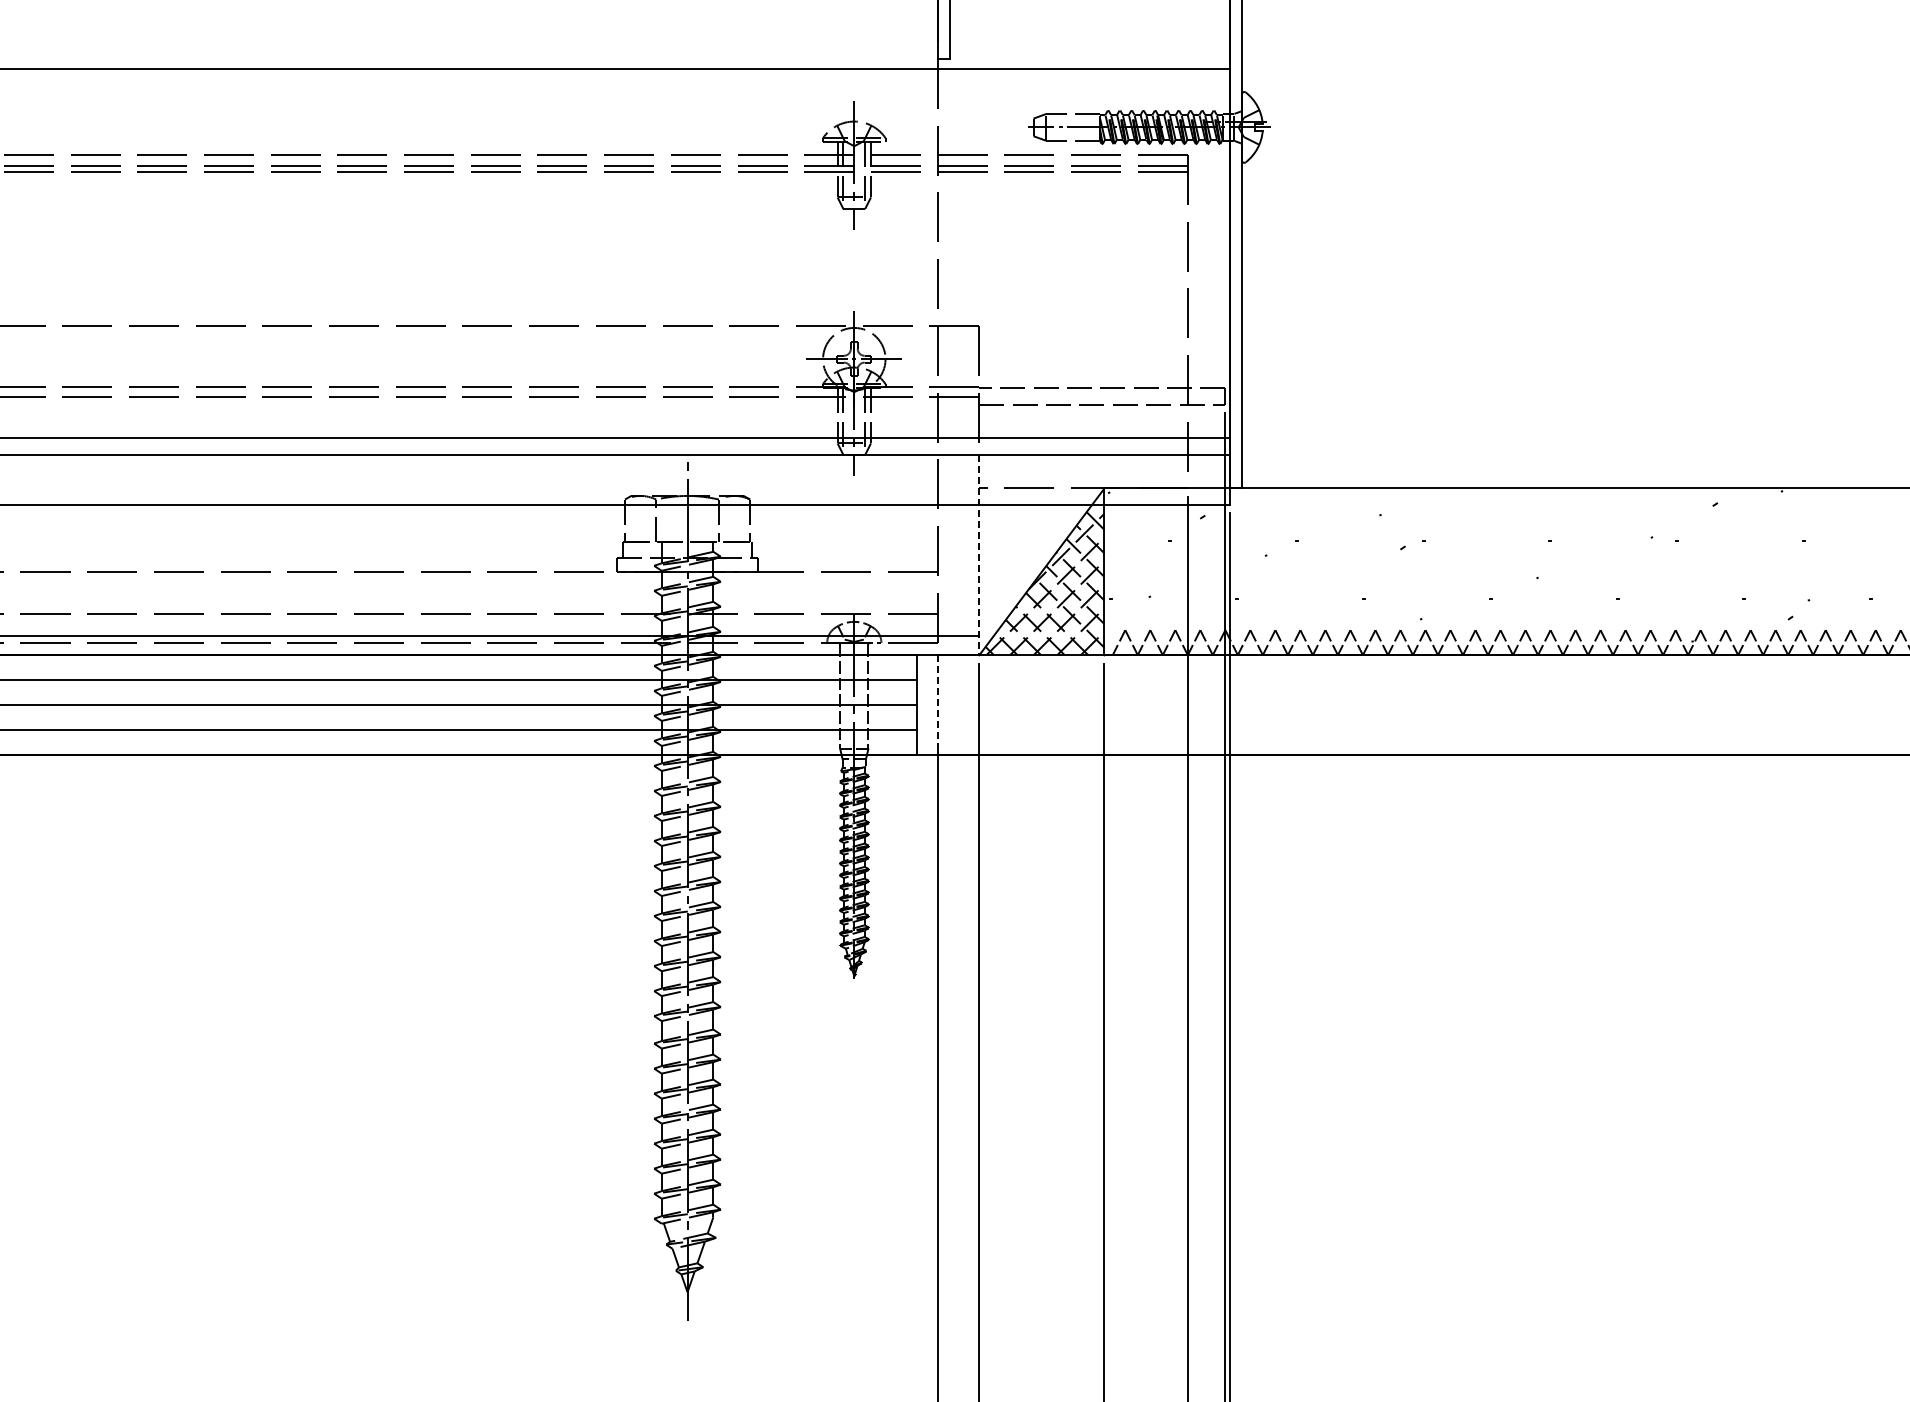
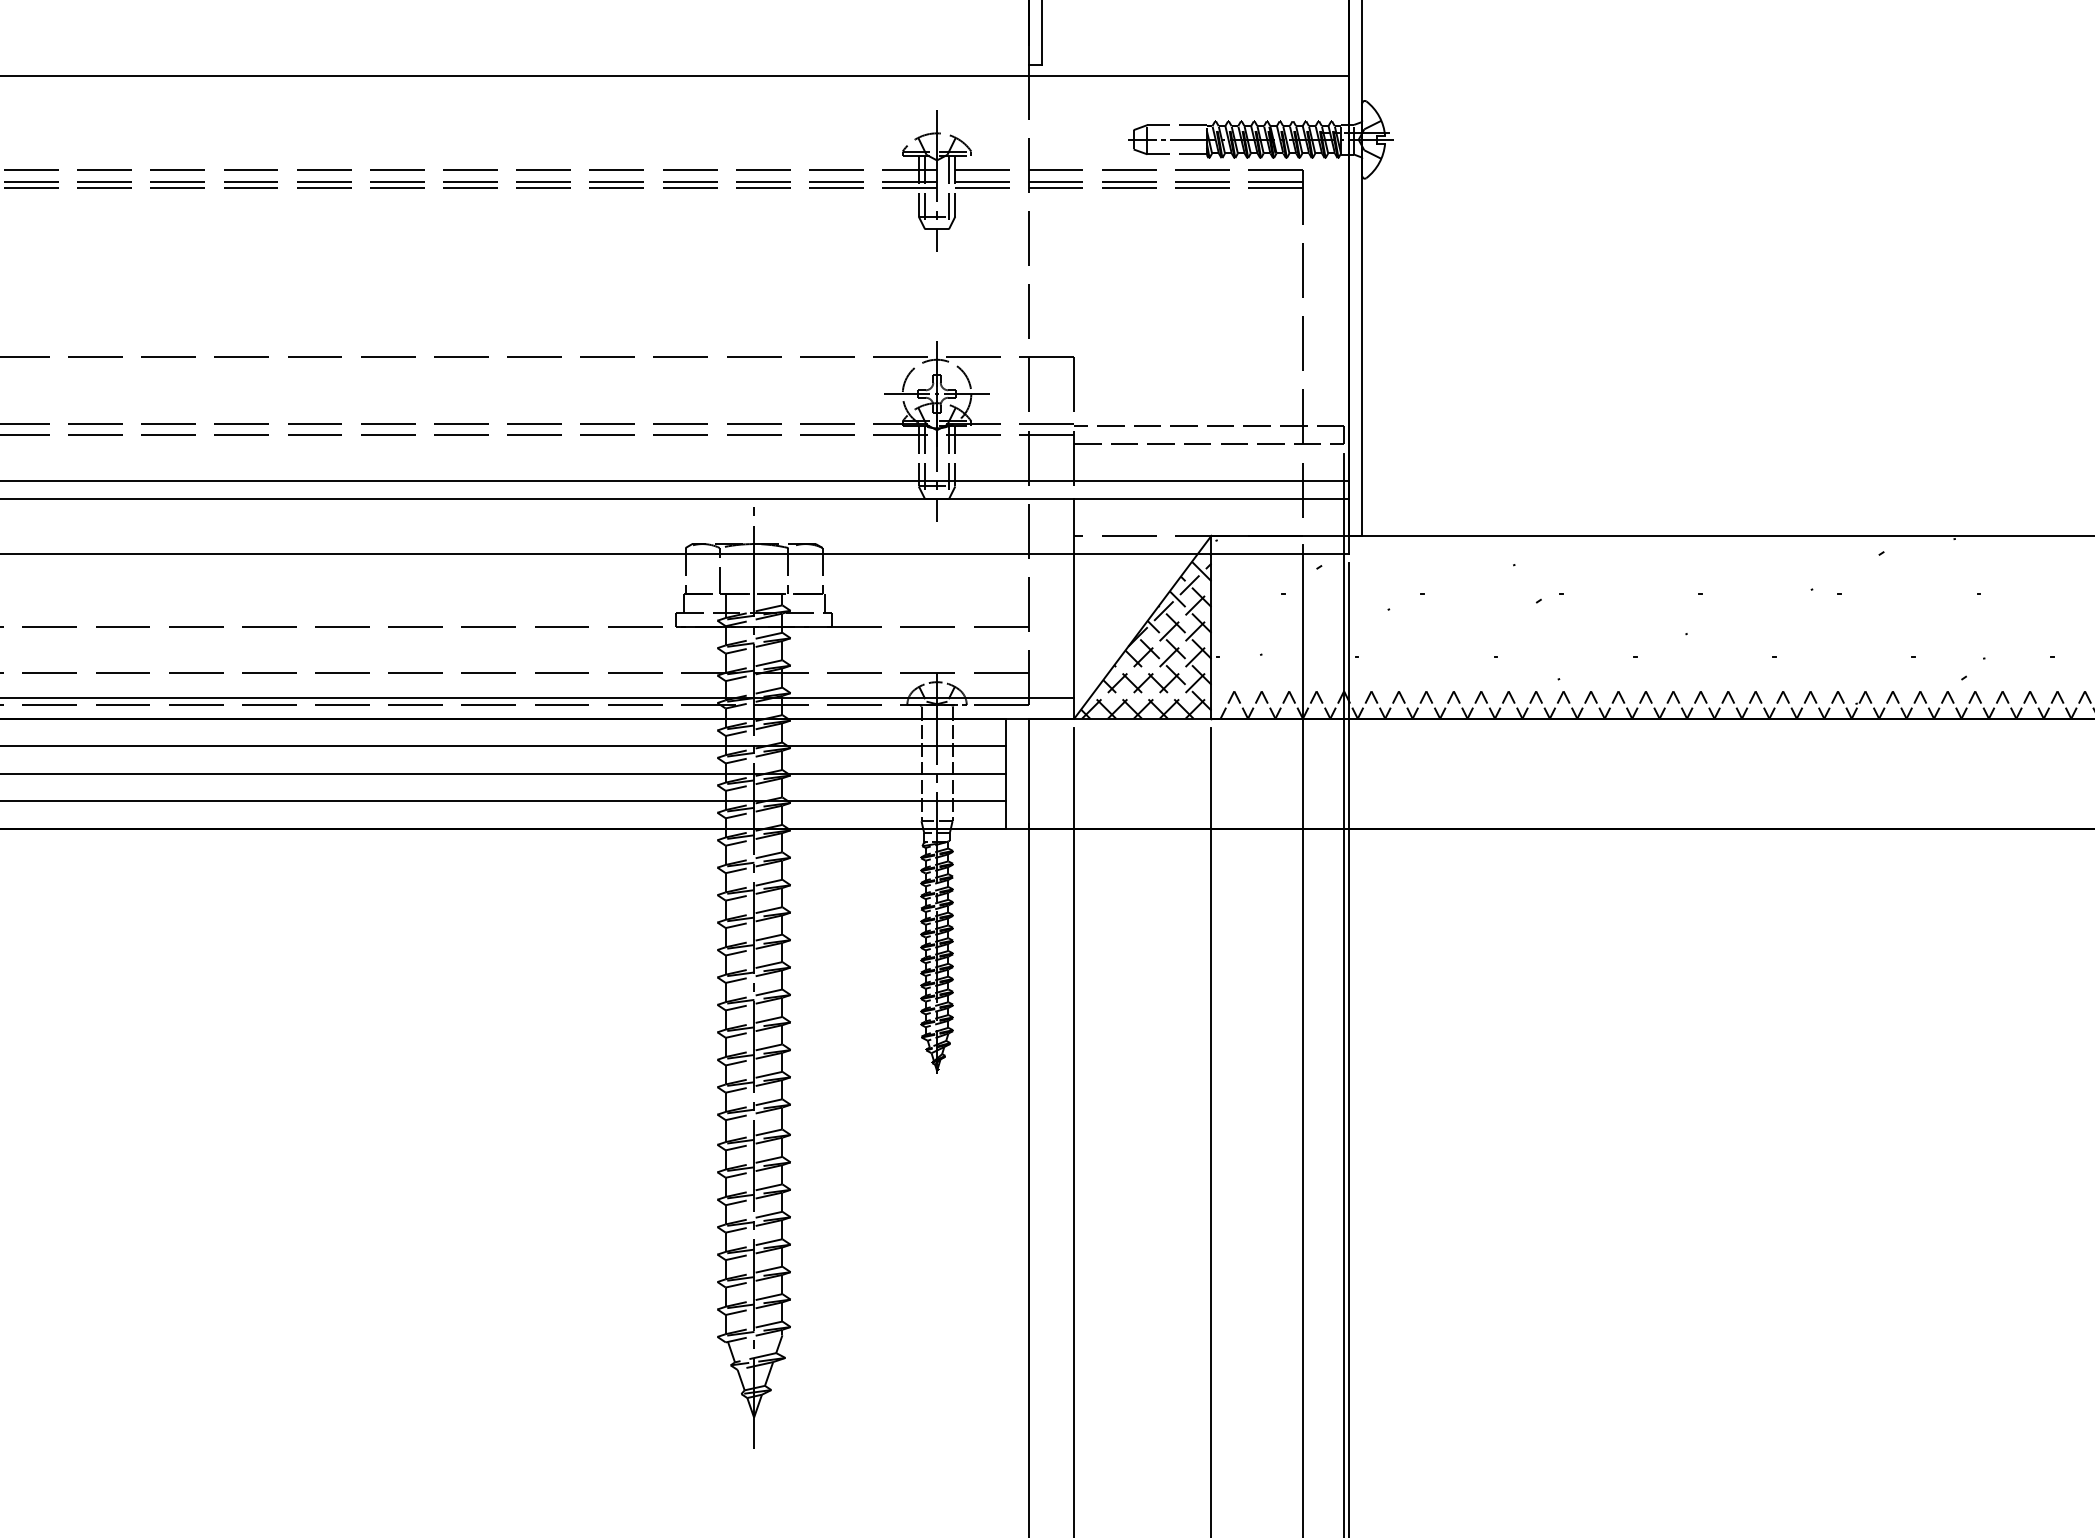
line: (979, 555) -> (1074, 609), dashed -> solid
line: (937, 705) -> (1028, 773), dashed -> solid

